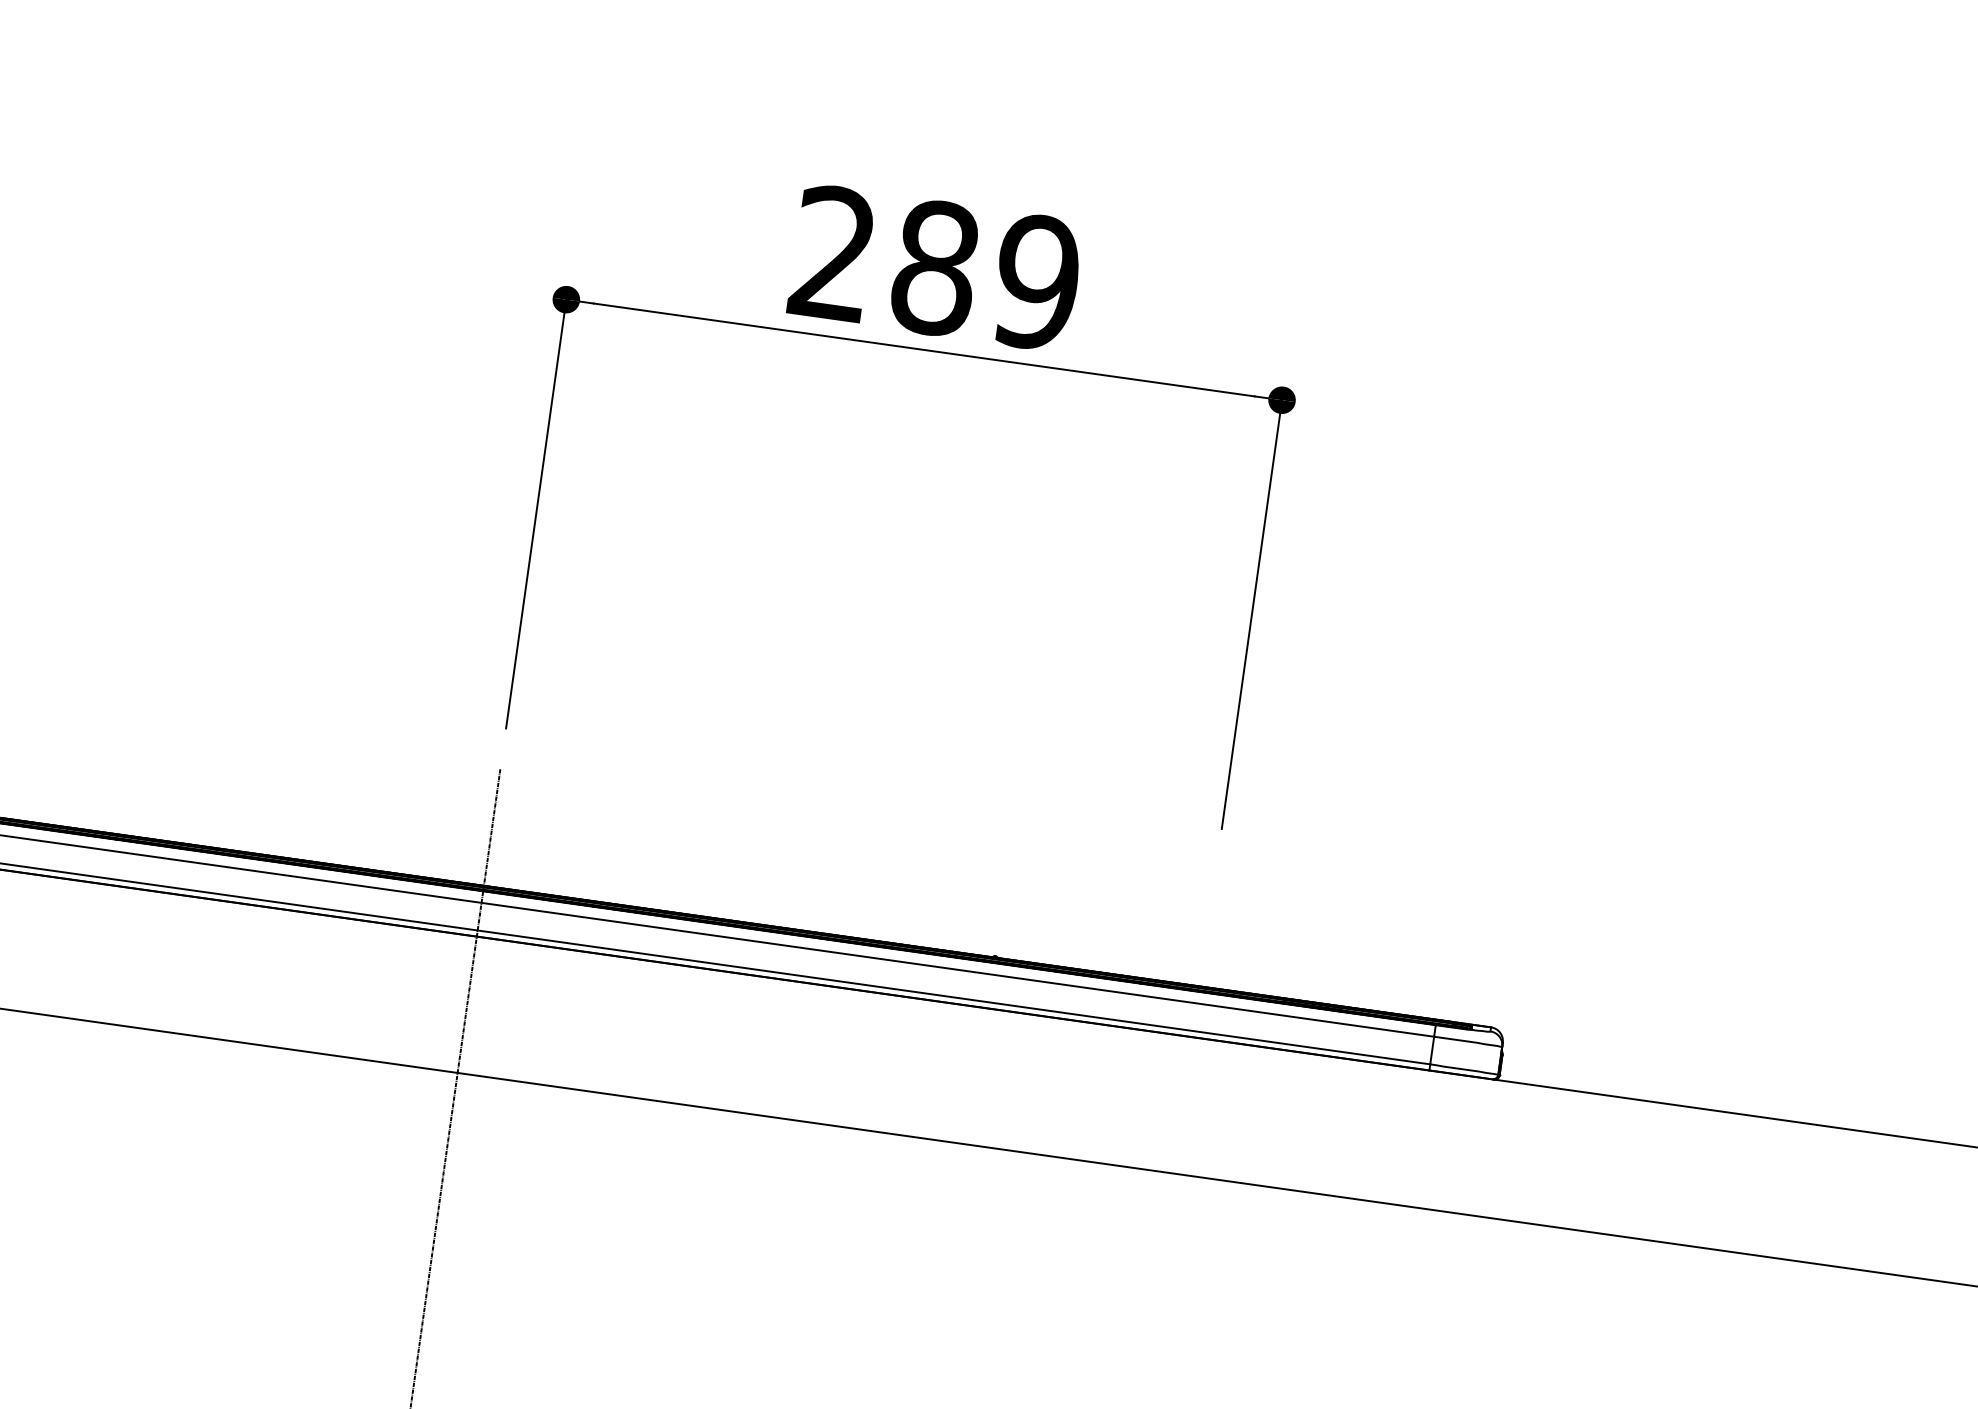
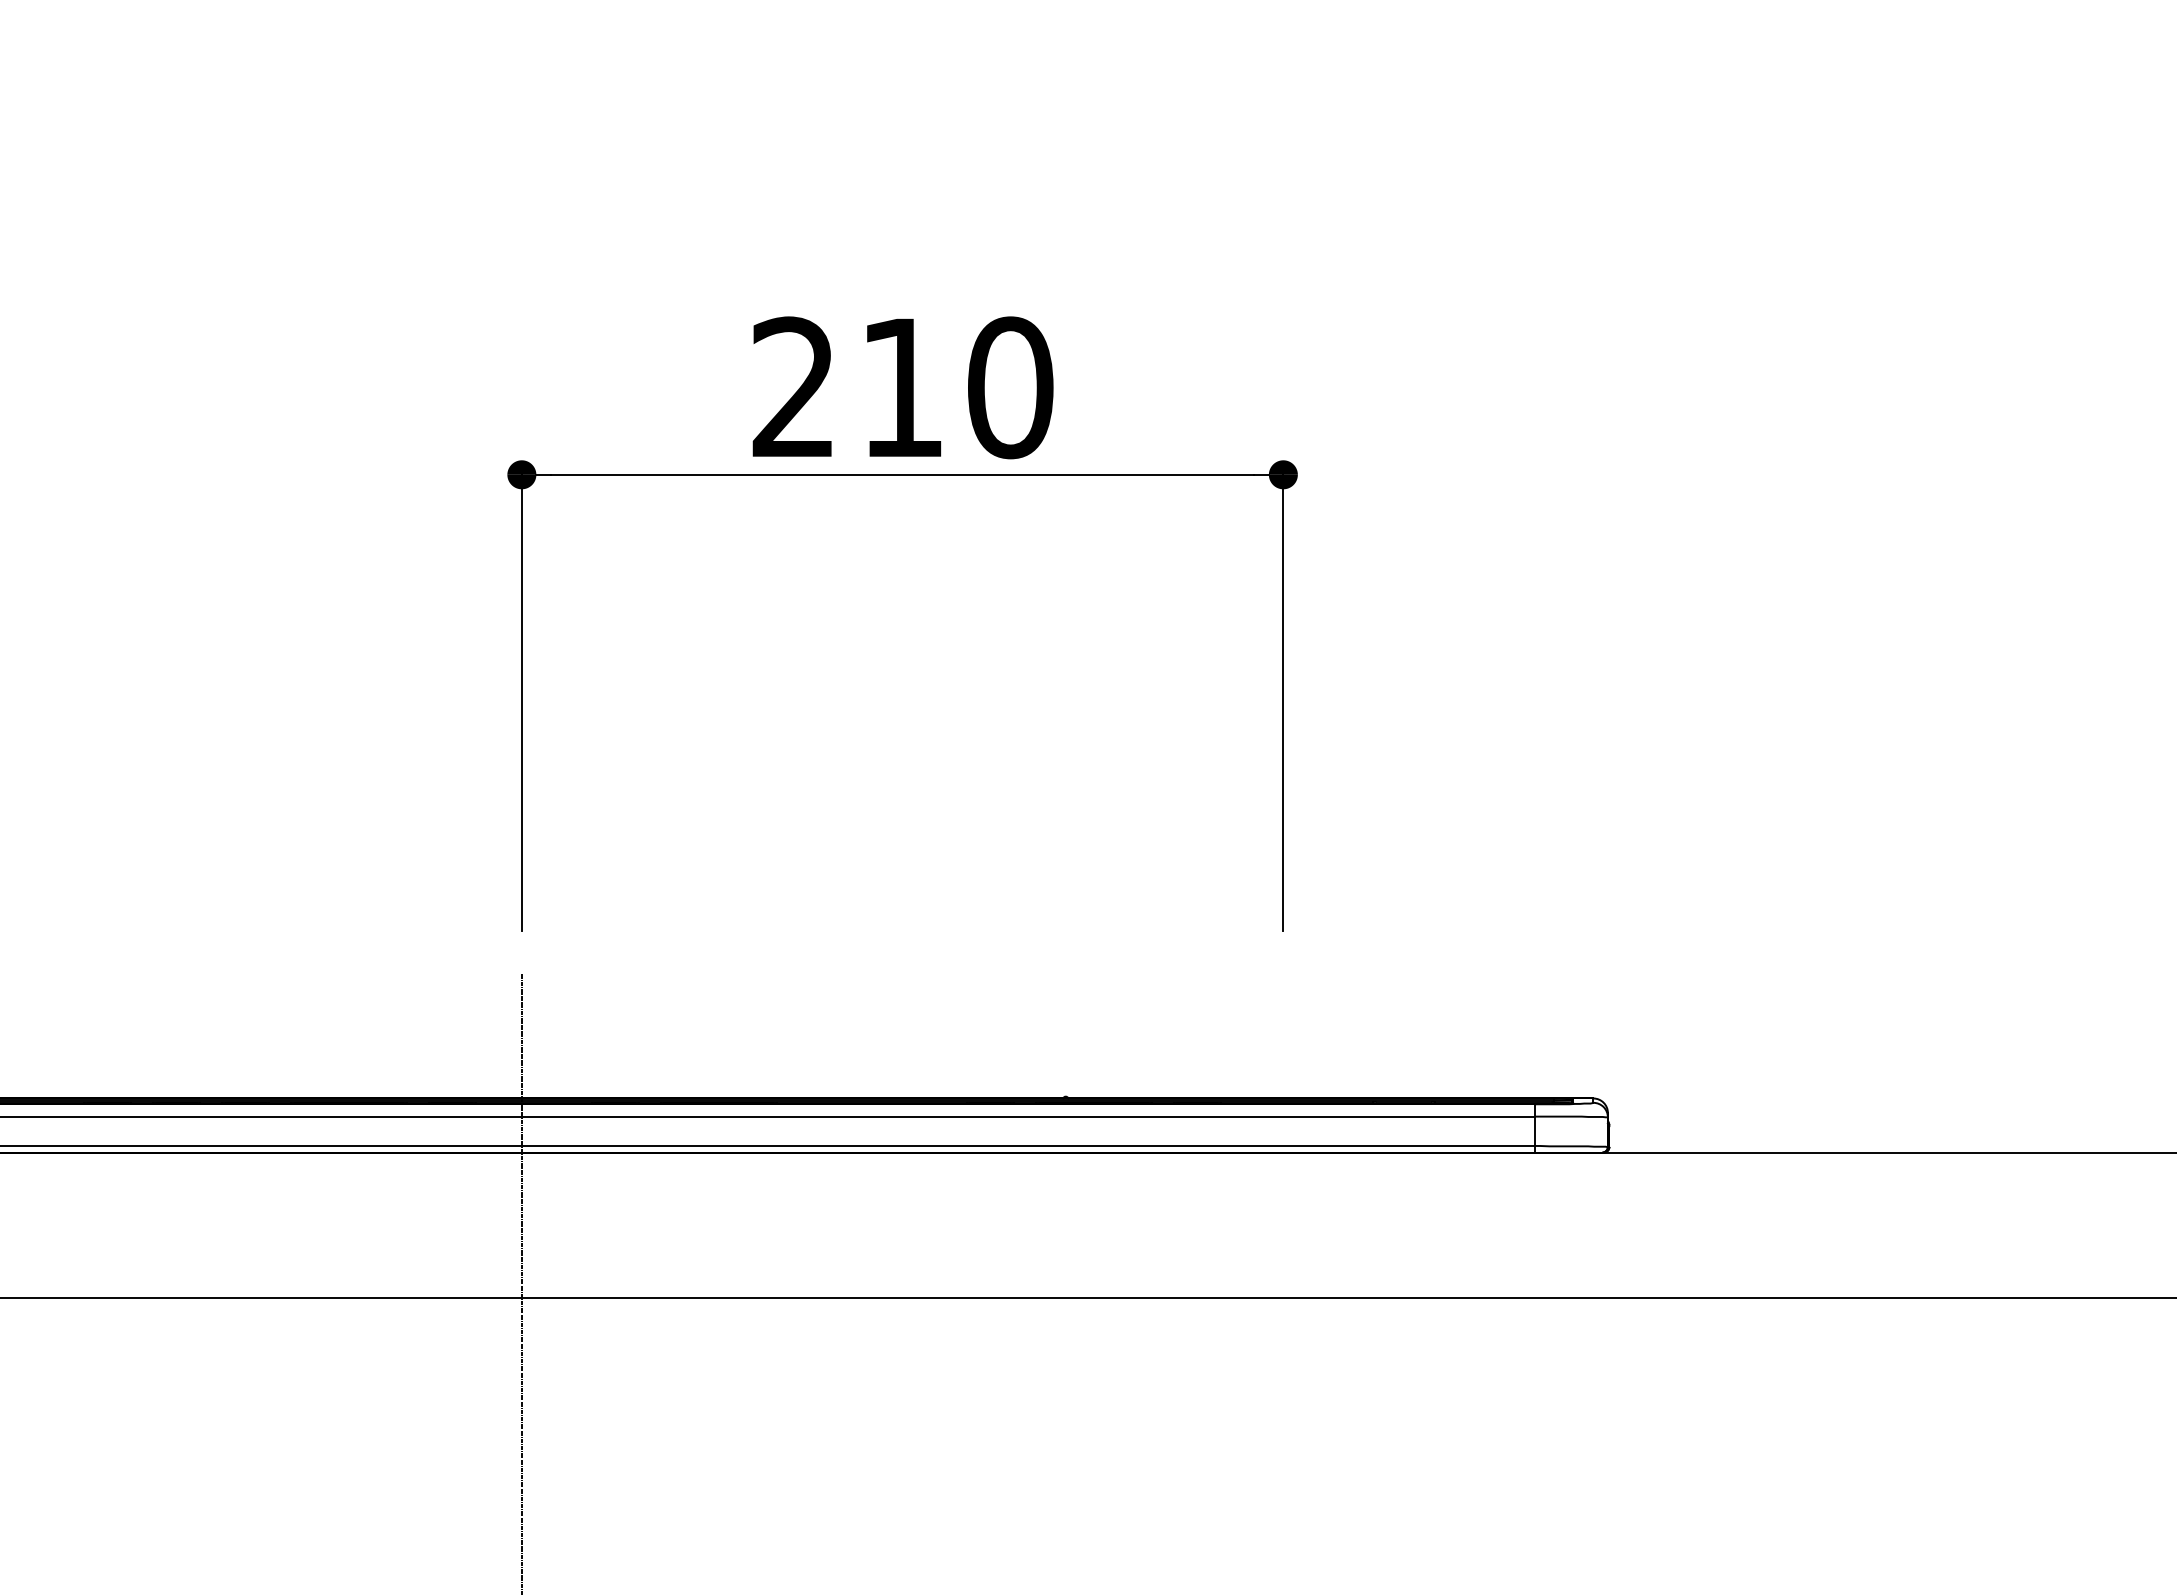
text: (986, 275) -> (956, 387), 289 -> 210

